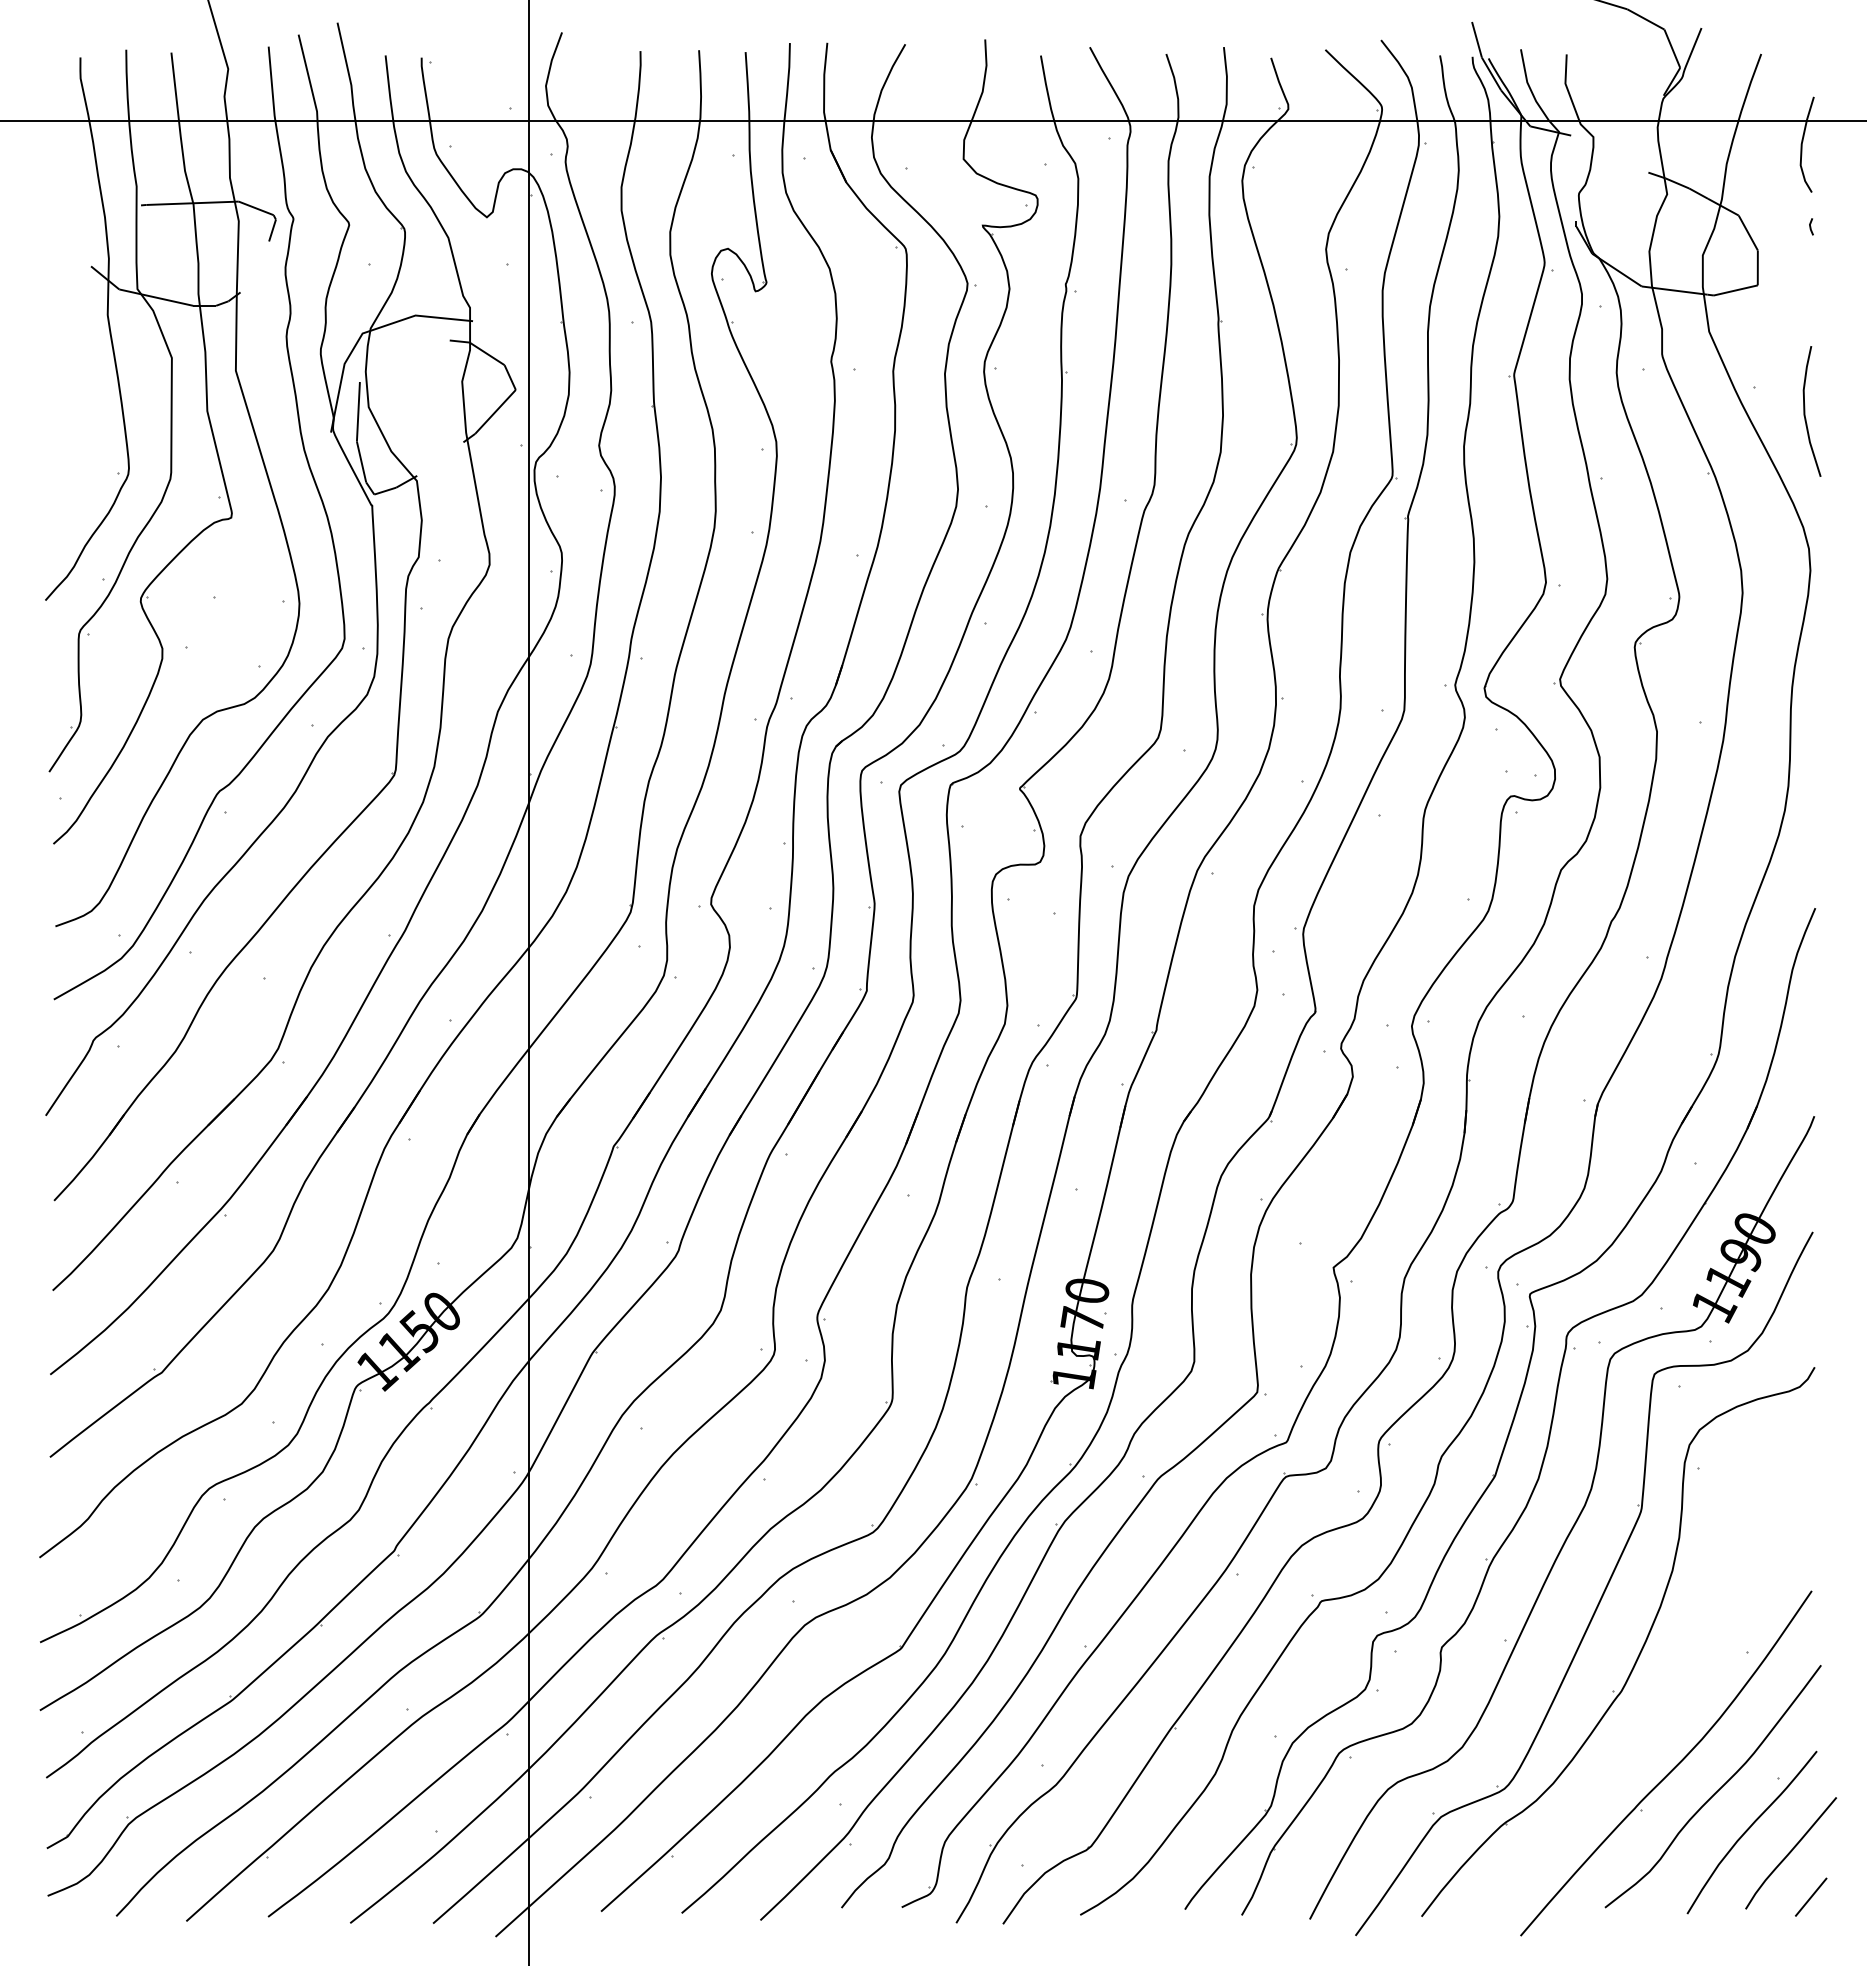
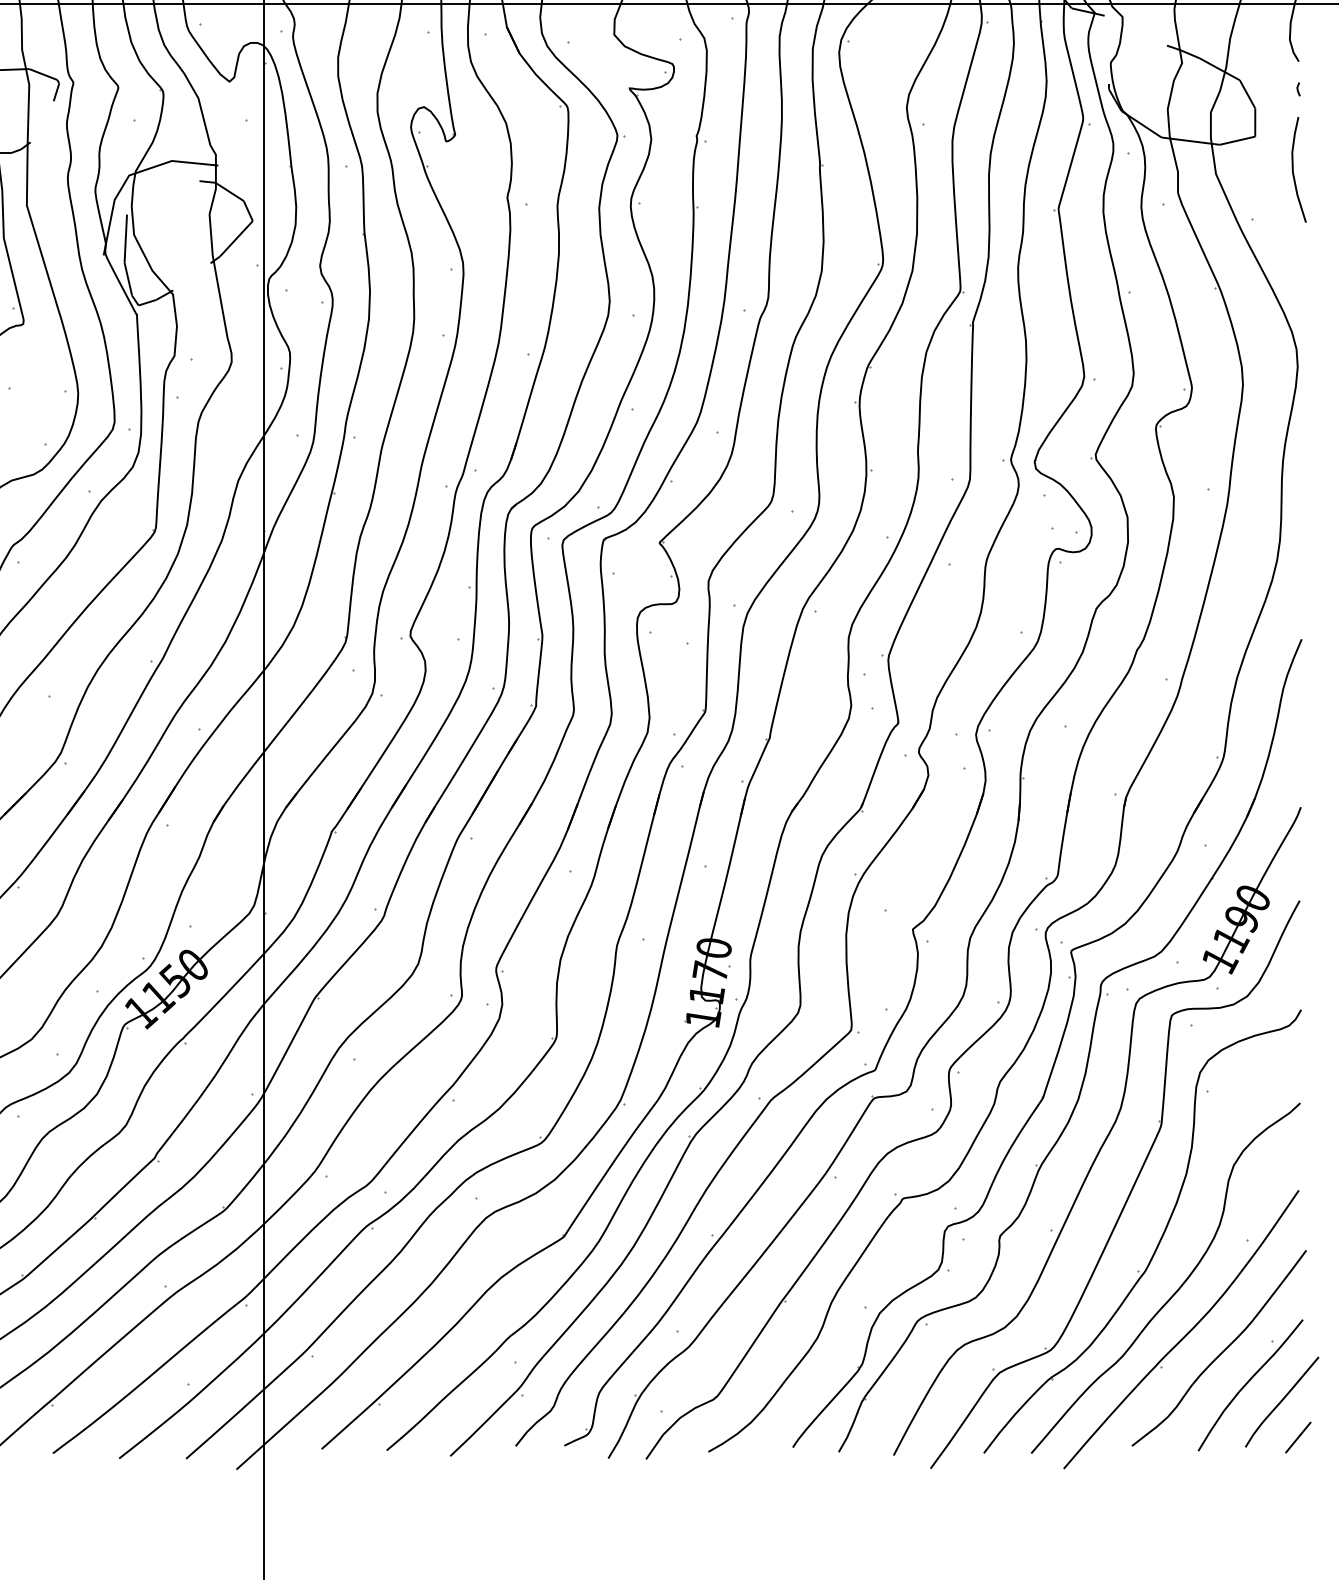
curve: (1805, 411) -> (1293, 169), moved
curve: (1661, 1713) -> (1177, 1289), added

